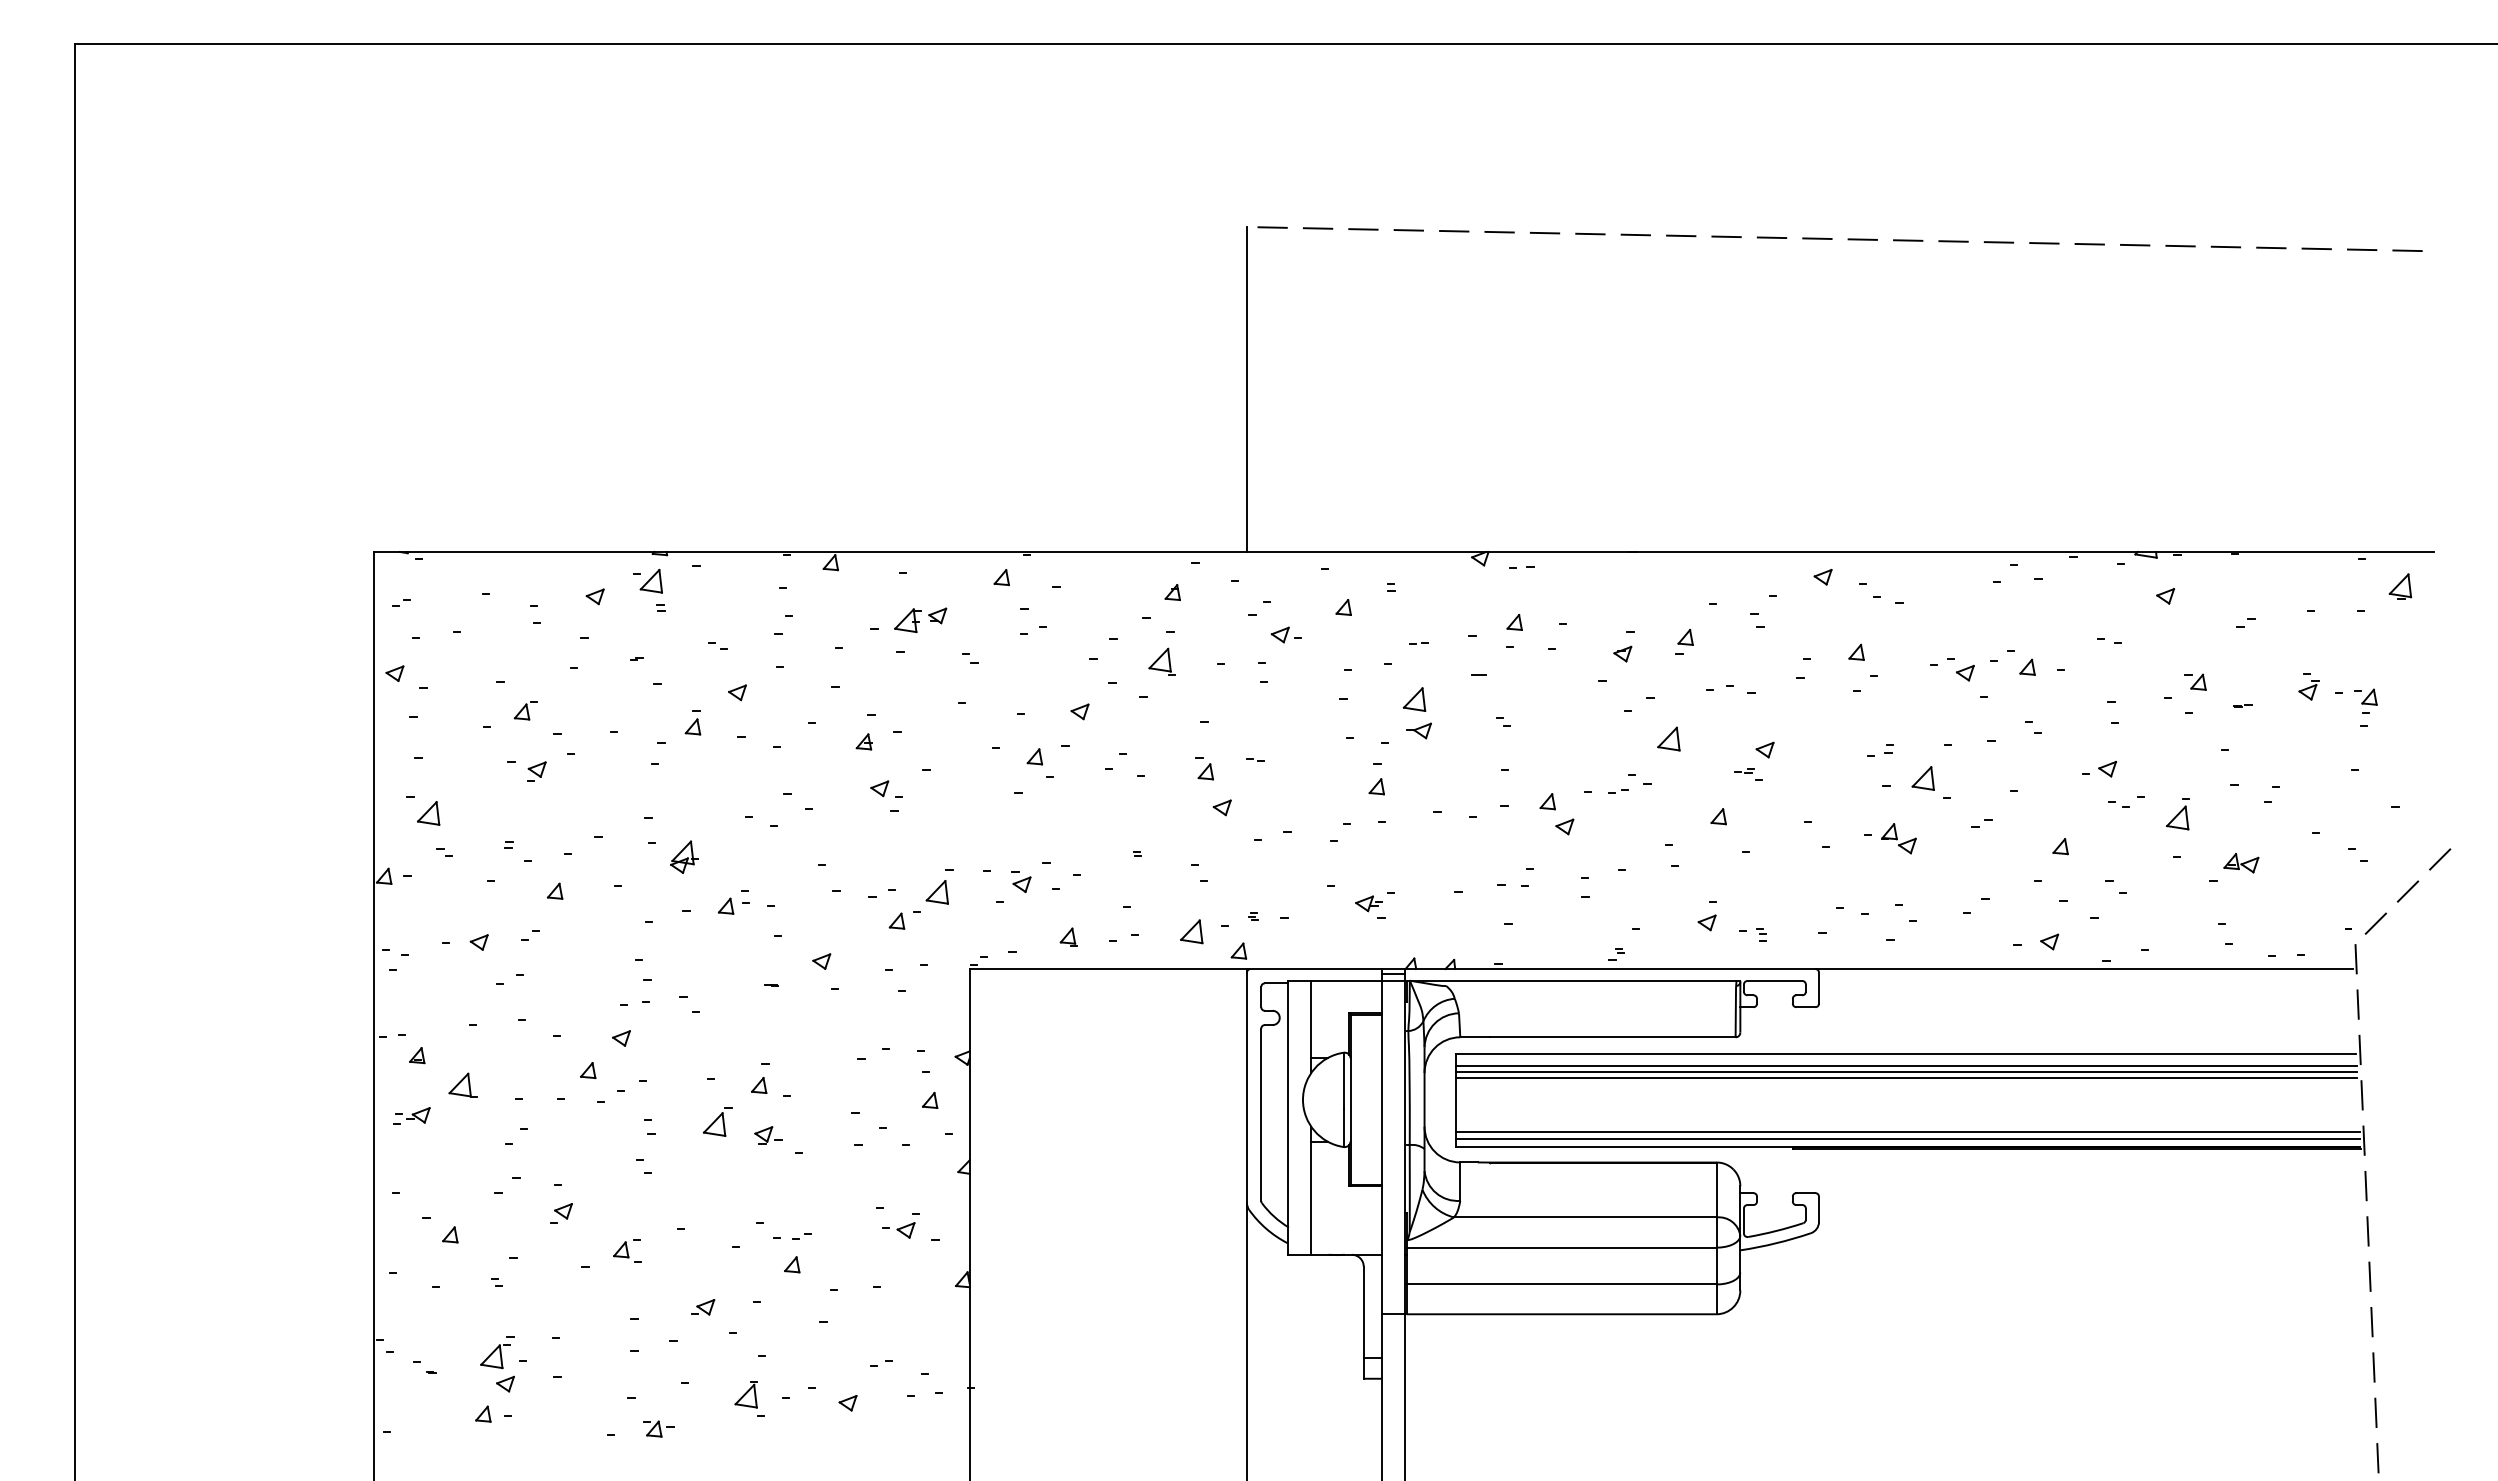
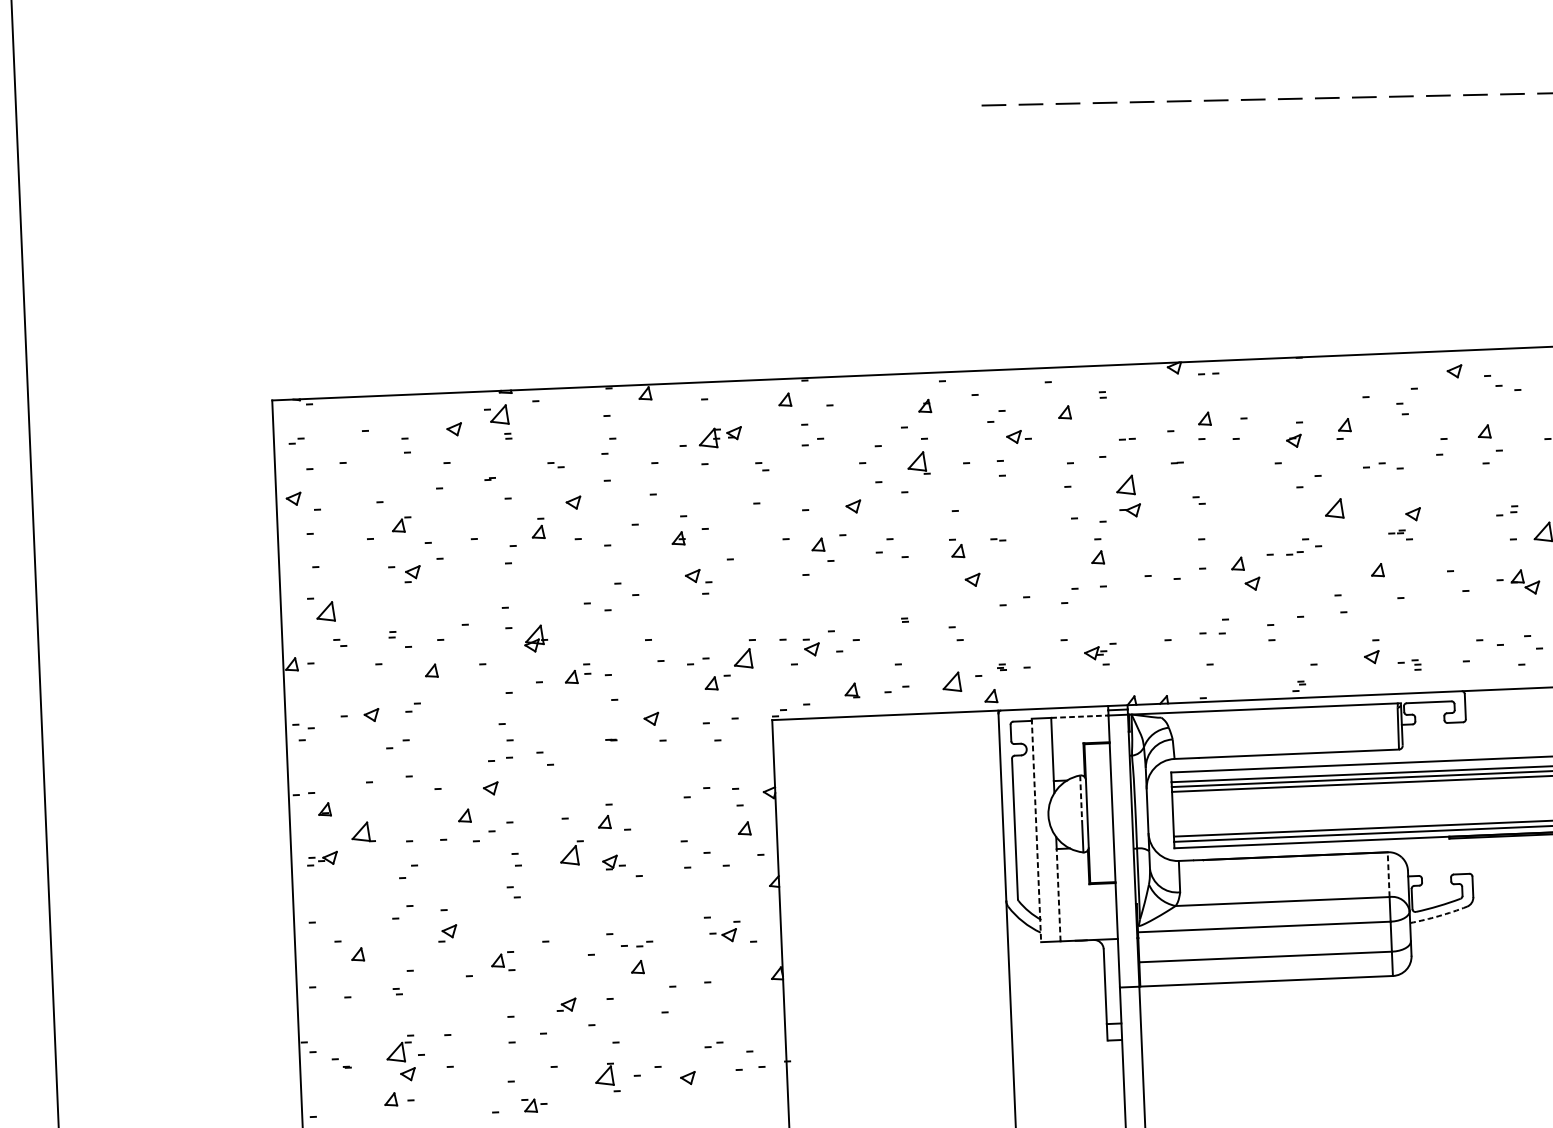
line: (1246, 389) -> (978, 238), removed
line: (1346, 980) -> (1079, 716), solid -> dashed
line: (1343, 1081) -> (1080, 798), solid -> dashed
line: (1287, 1118) -> (1036, 831), solid -> dashed
line: (1716, 1189) -> (1388, 874), solid -> dashed
line: (1311, 1198) -> (1058, 895), solid -> dashed
arc: (1776, 1243) -> (1439, 916), solid -> dashed

